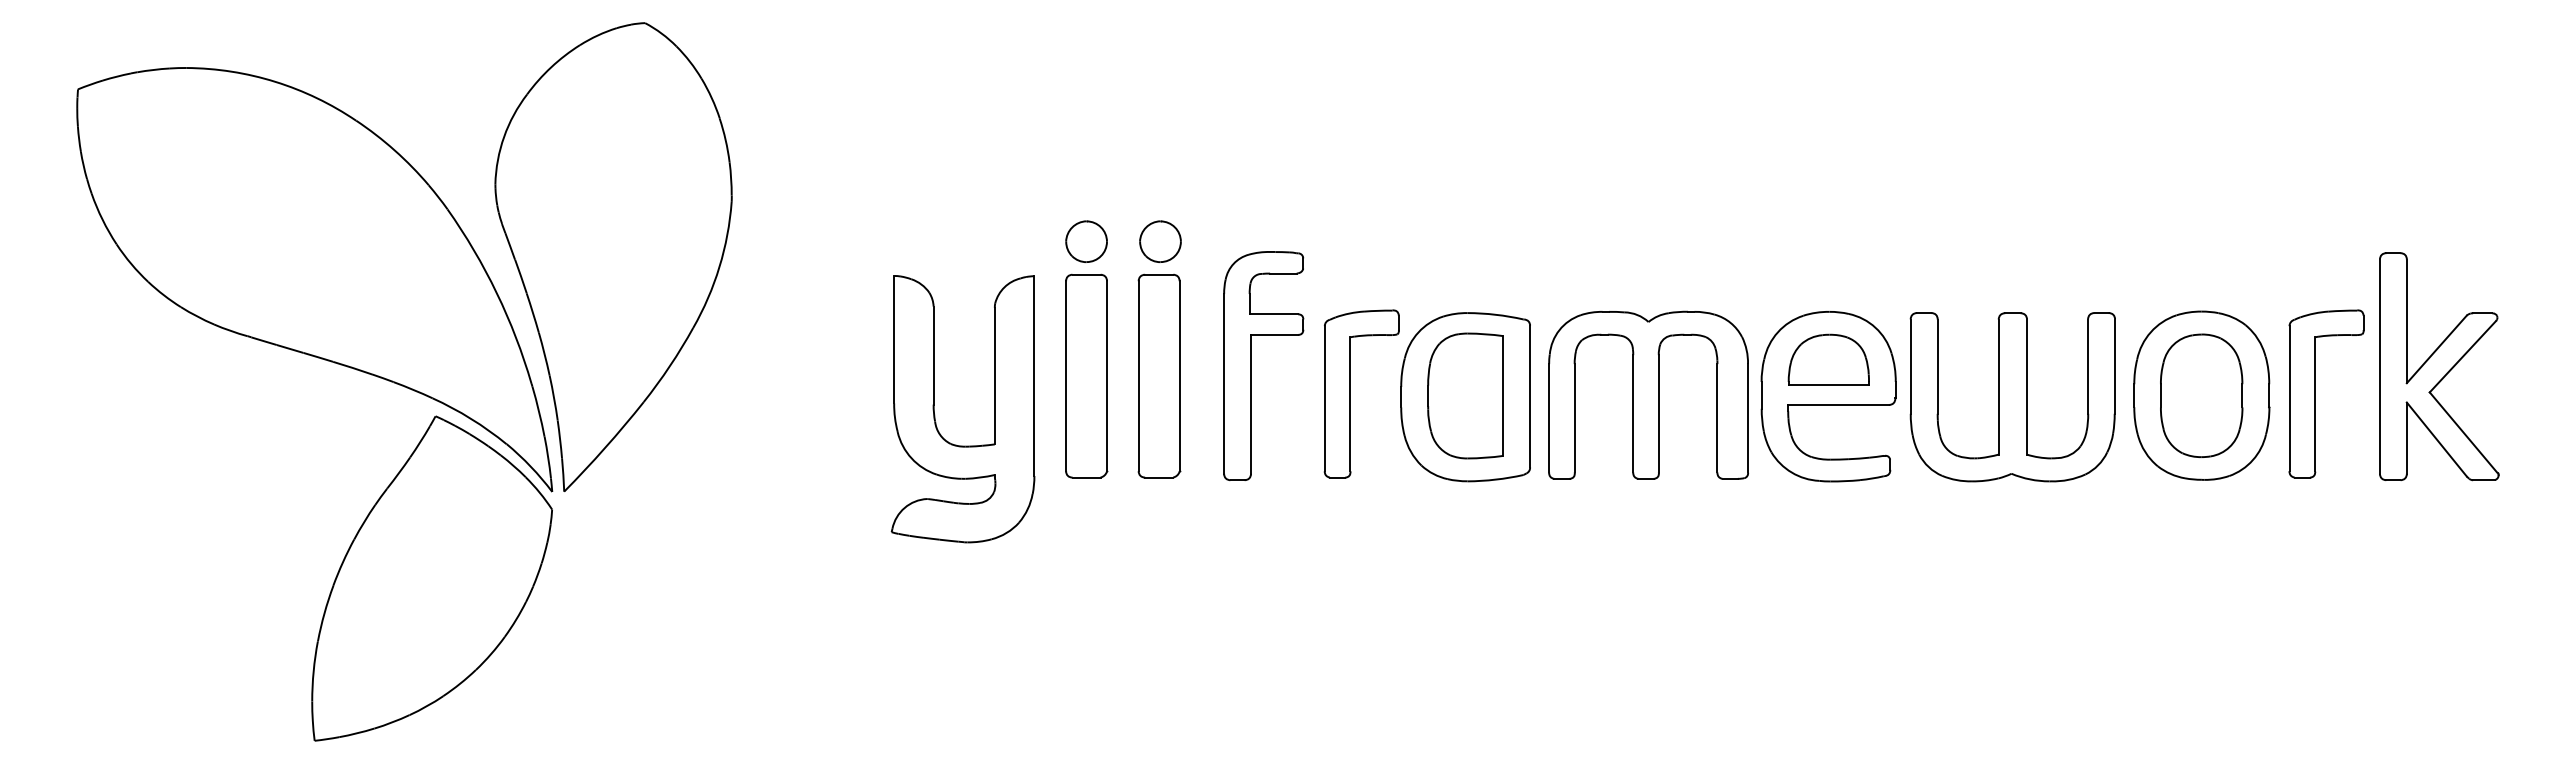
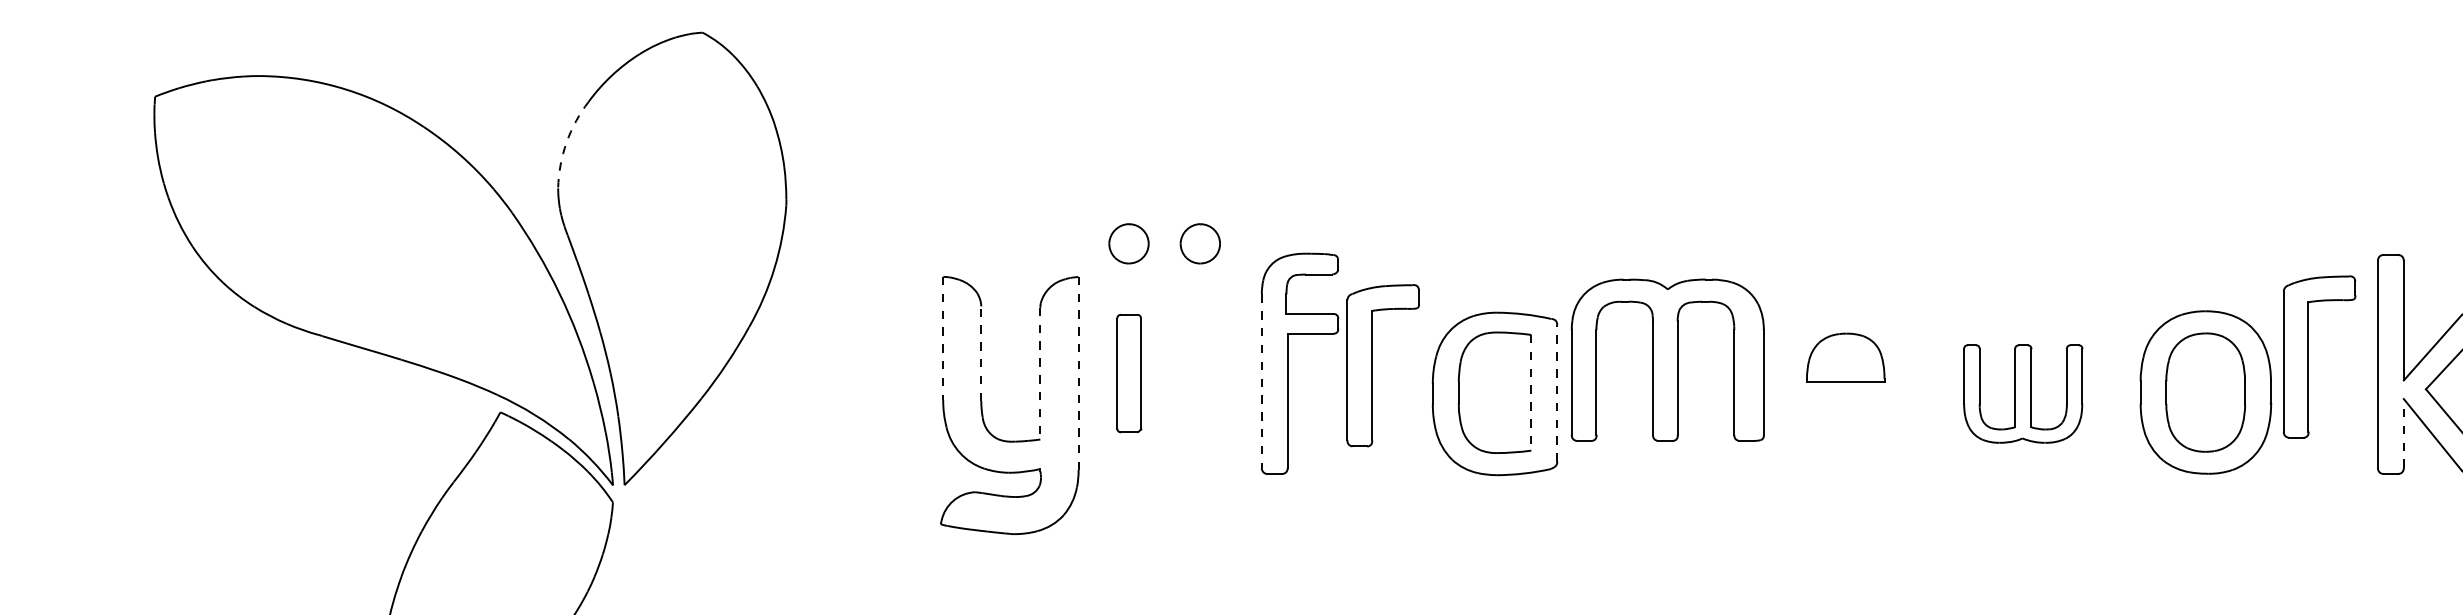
arc: (504, 136) -> (566, 142), solid -> dashed
line: (894, 339) -> (943, 338), solid -> dashed
line: (933, 355) -> (981, 353), solid -> dashed
line: (1034, 375) -> (1078, 372), solid -> dashed
part: (1086, 375) -> (1128, 372), size x0.6
part: (1159, 375) -> (1199, 372), removed
line: (994, 376) -> (1040, 373), solid -> dashed
line: (1224, 383) -> (1262, 380), solid -> dashed
part: (1350, 393) -> (1372, 365), moved
part: (2315, 393) -> (2308, 356), moved
part: (1648, 394) -> (1667, 359), moved
line: (1503, 395) -> (1531, 392), solid -> dashed
line: (1530, 396) -> (1557, 393), solid -> dashed
part: (1828, 396) -> (1845, 393), removed
part: (2012, 397) -> (2023, 394), size x0.6
line: (2406, 438) -> (2403, 433), solid -> dashed

